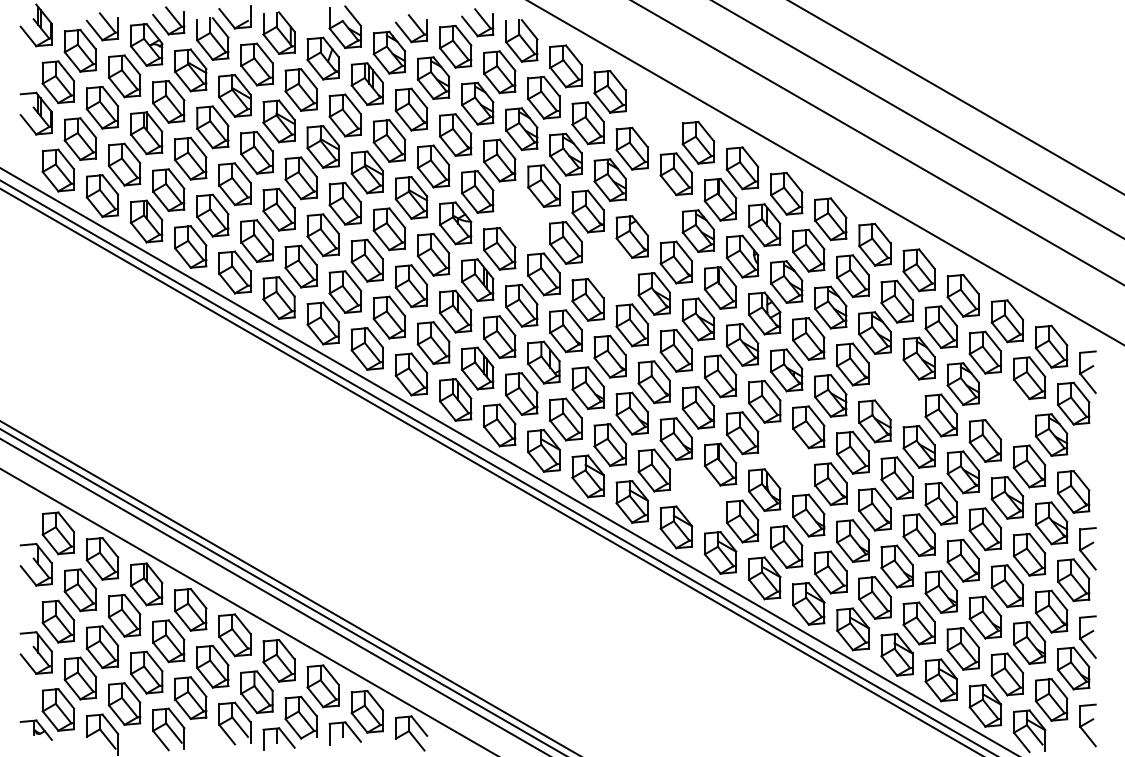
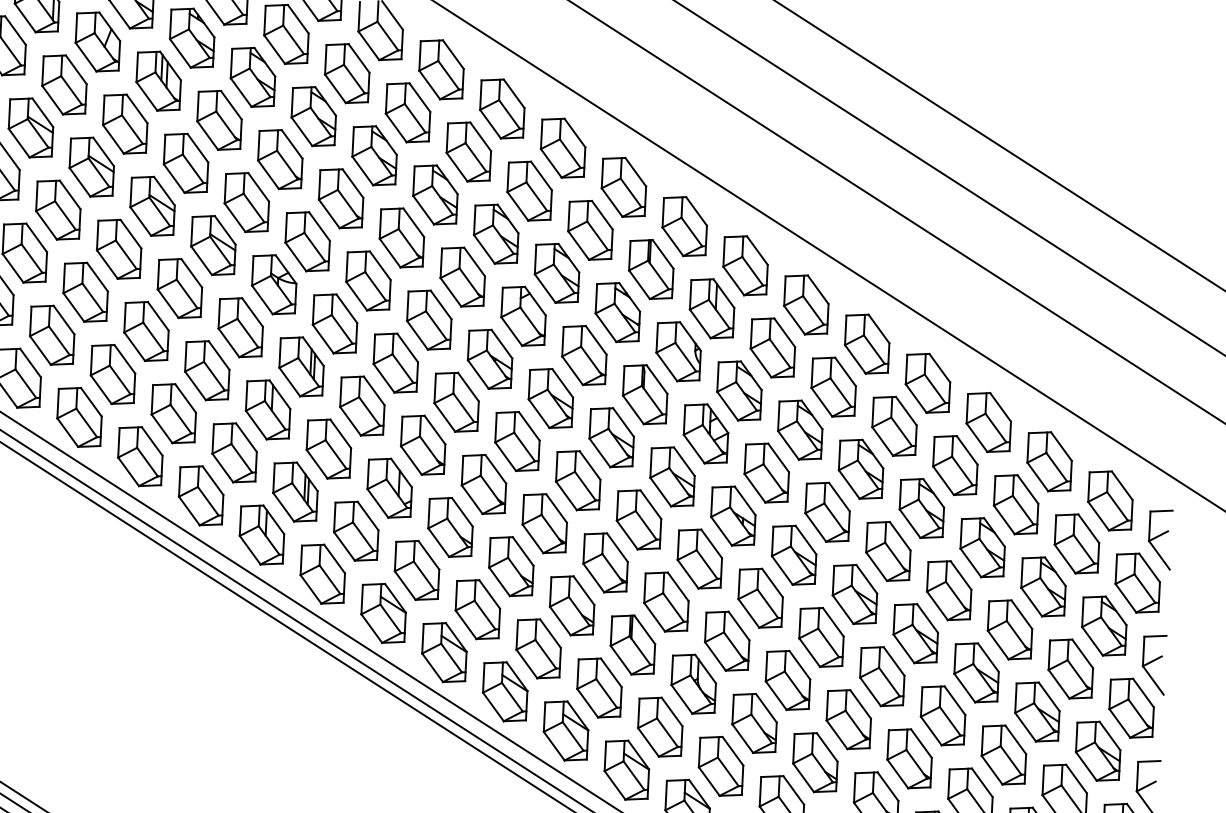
part: (653, 117) -> (561, 148), added
part: (653, 205) -> (555, 273), added
part: (521, 217) -> (367, 280), added
part: (609, 268) -> (489, 359), added
part: (896, 389) -> (887, 550), added
part: (1007, 409) -> (1043, 586), added
part: (786, 458) -> (726, 640), added
part: (1087, 460) -> (1153, 664), added
part: (698, 495) -> (599, 687), added

